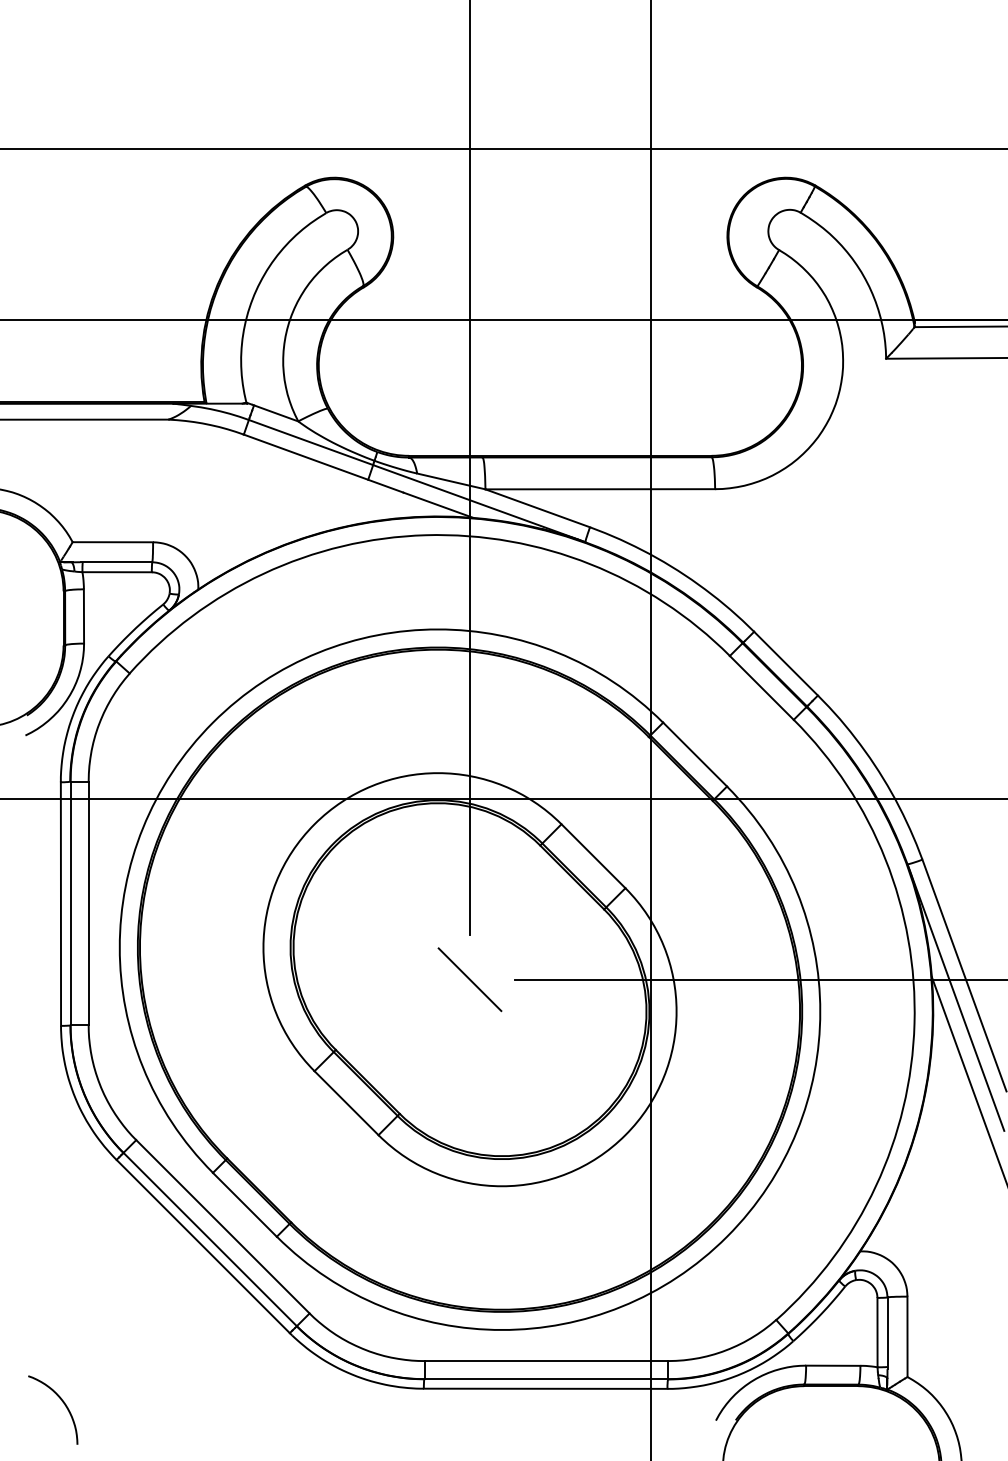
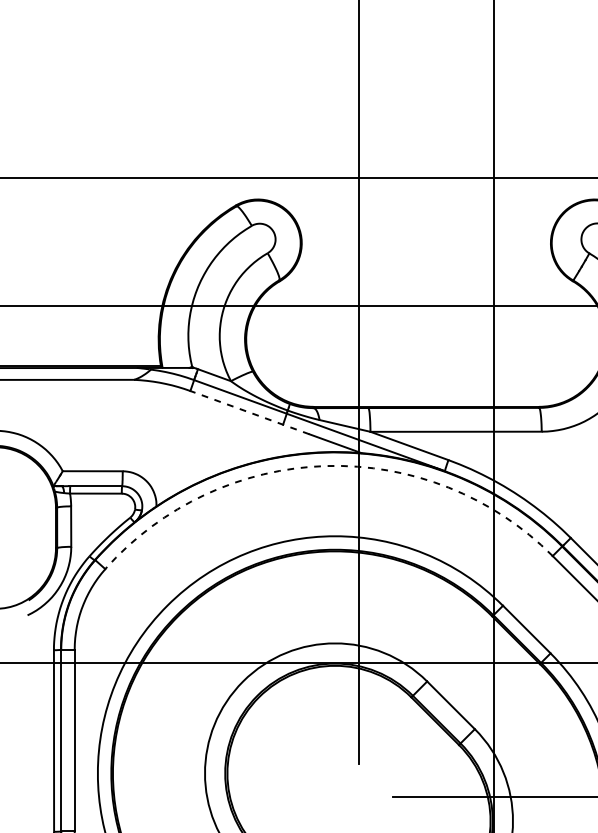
line: (323, 463) -> (249, 412), solid -> dashed
arc: (426, 535) -> (326, 466), solid -> dashed
line: (470, 979) -> (359, 797), removed

